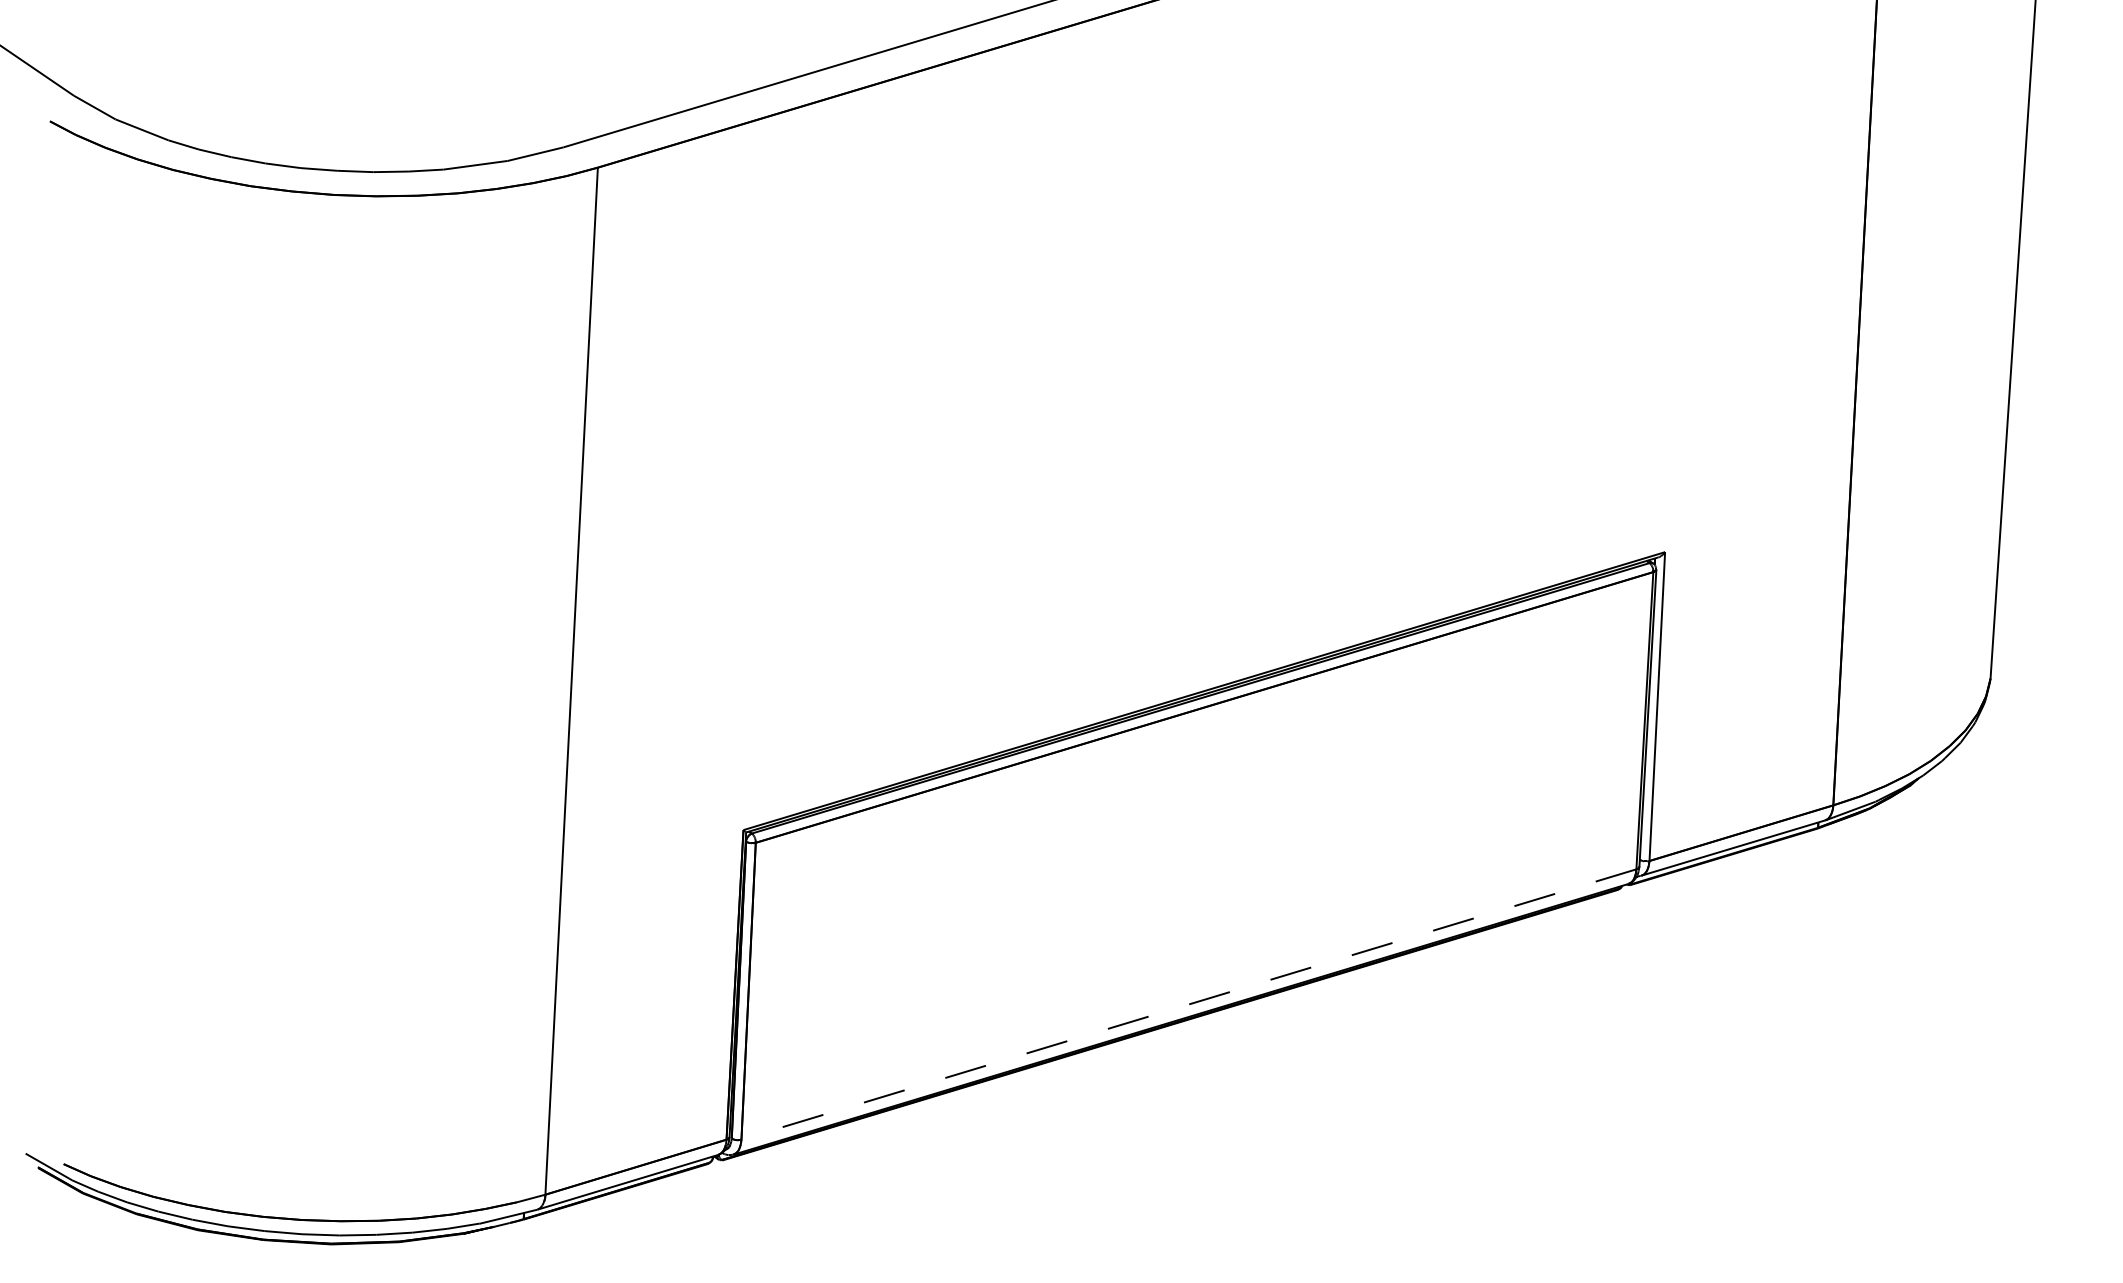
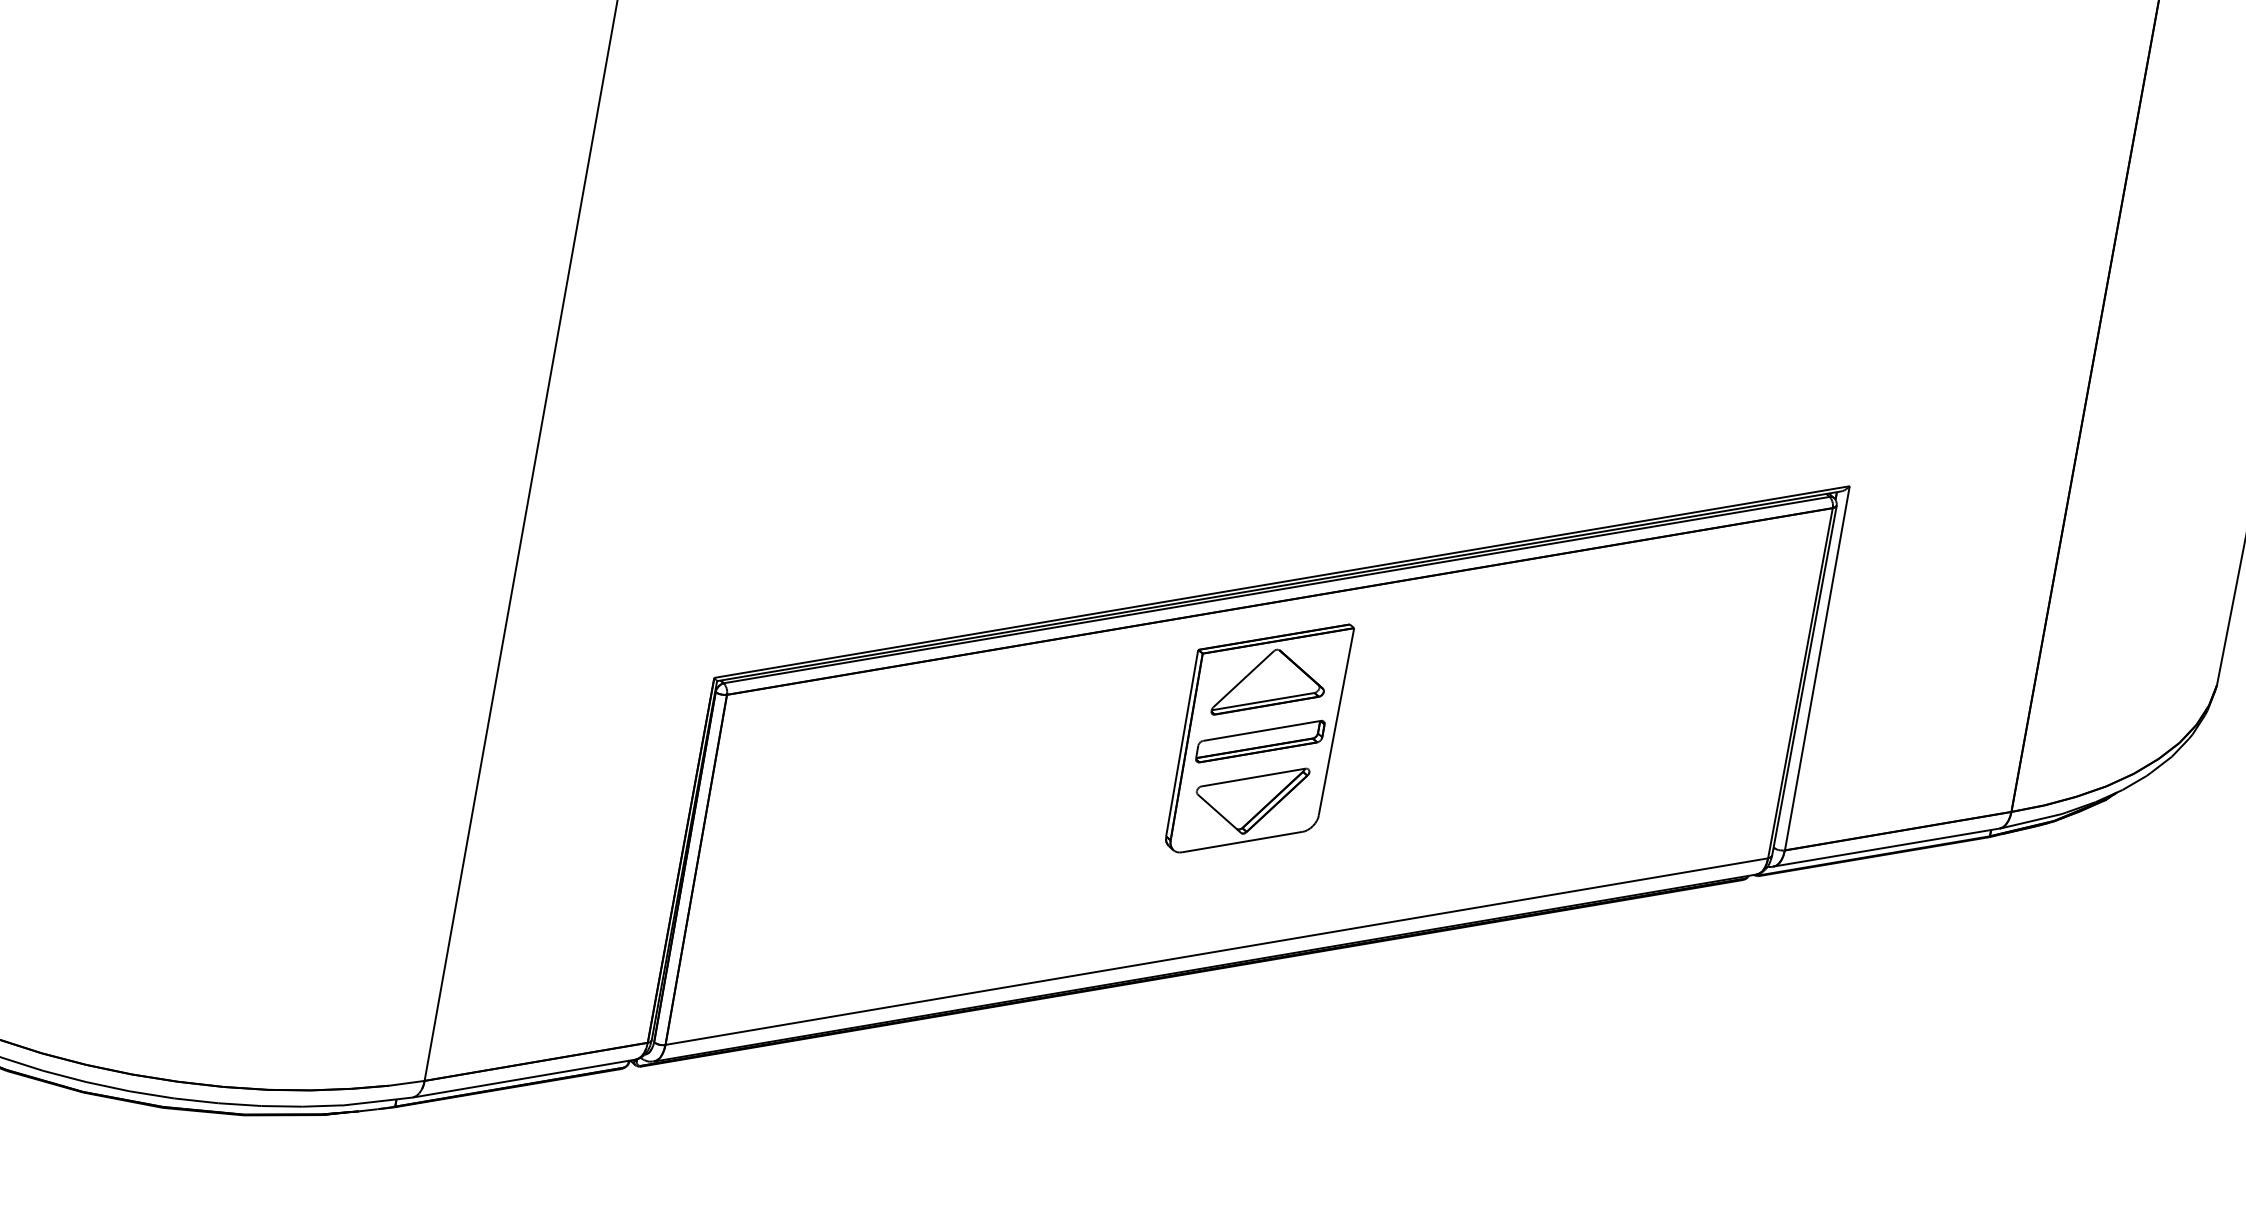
part: (1201, 822) -> (1259, 737), added
line: (1188, 1004) -> (1216, 951), dashed -> solid

